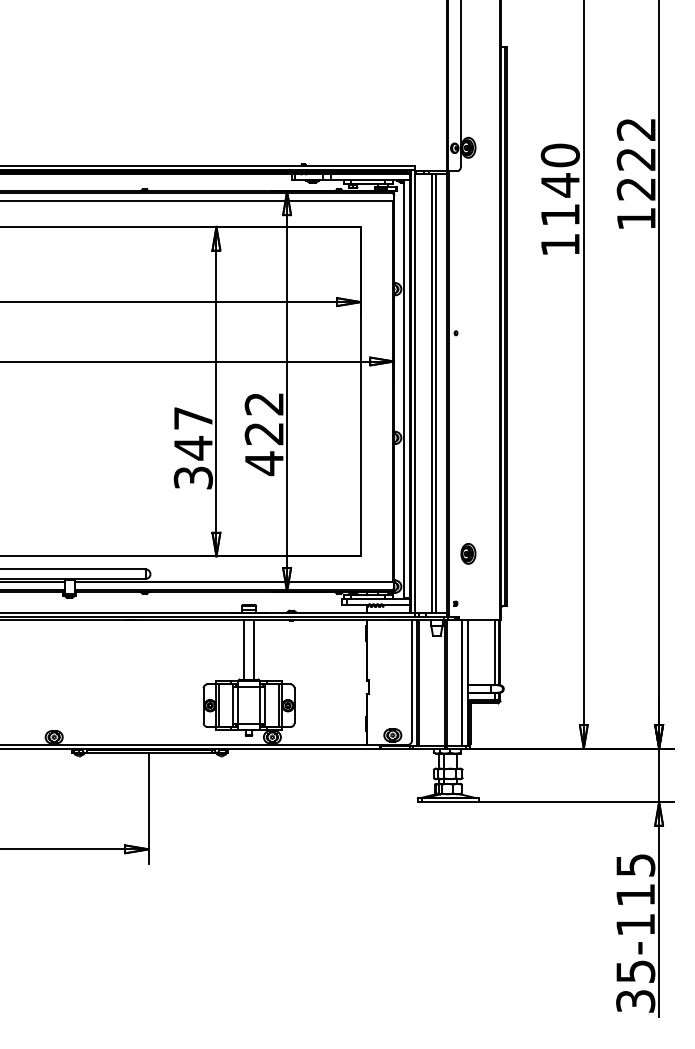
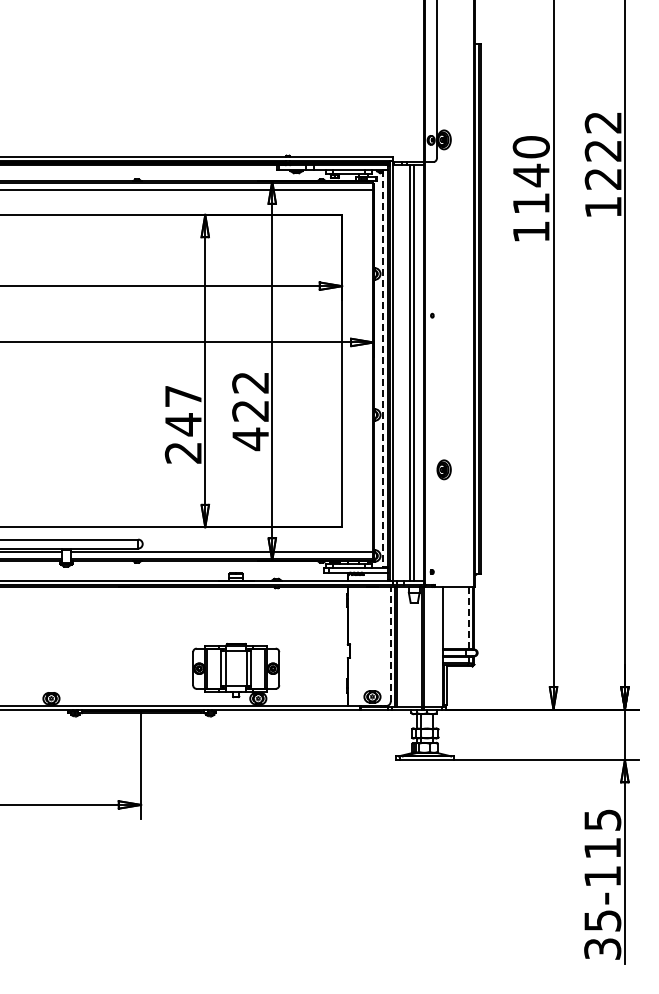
line: (404, 390) -> (383, 369), solid -> dashed
text: (193, 477) -> (183, 452), 347 -> 247
part: (467, 553) -> (443, 469), moved
line: (244, 649) -> (231, 615), removed
line: (253, 649) -> (240, 615), removed
line: (494, 652) -> (468, 618), solid -> dashed
line: (411, 679) -> (390, 643), solid -> dashed
line: (461, 682) -> (437, 646), removed

